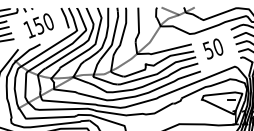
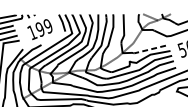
text: (42, 24) -> (43, 28), 150 -> 199
line: (170, 49) -> (150, 49), solid -> dashed

